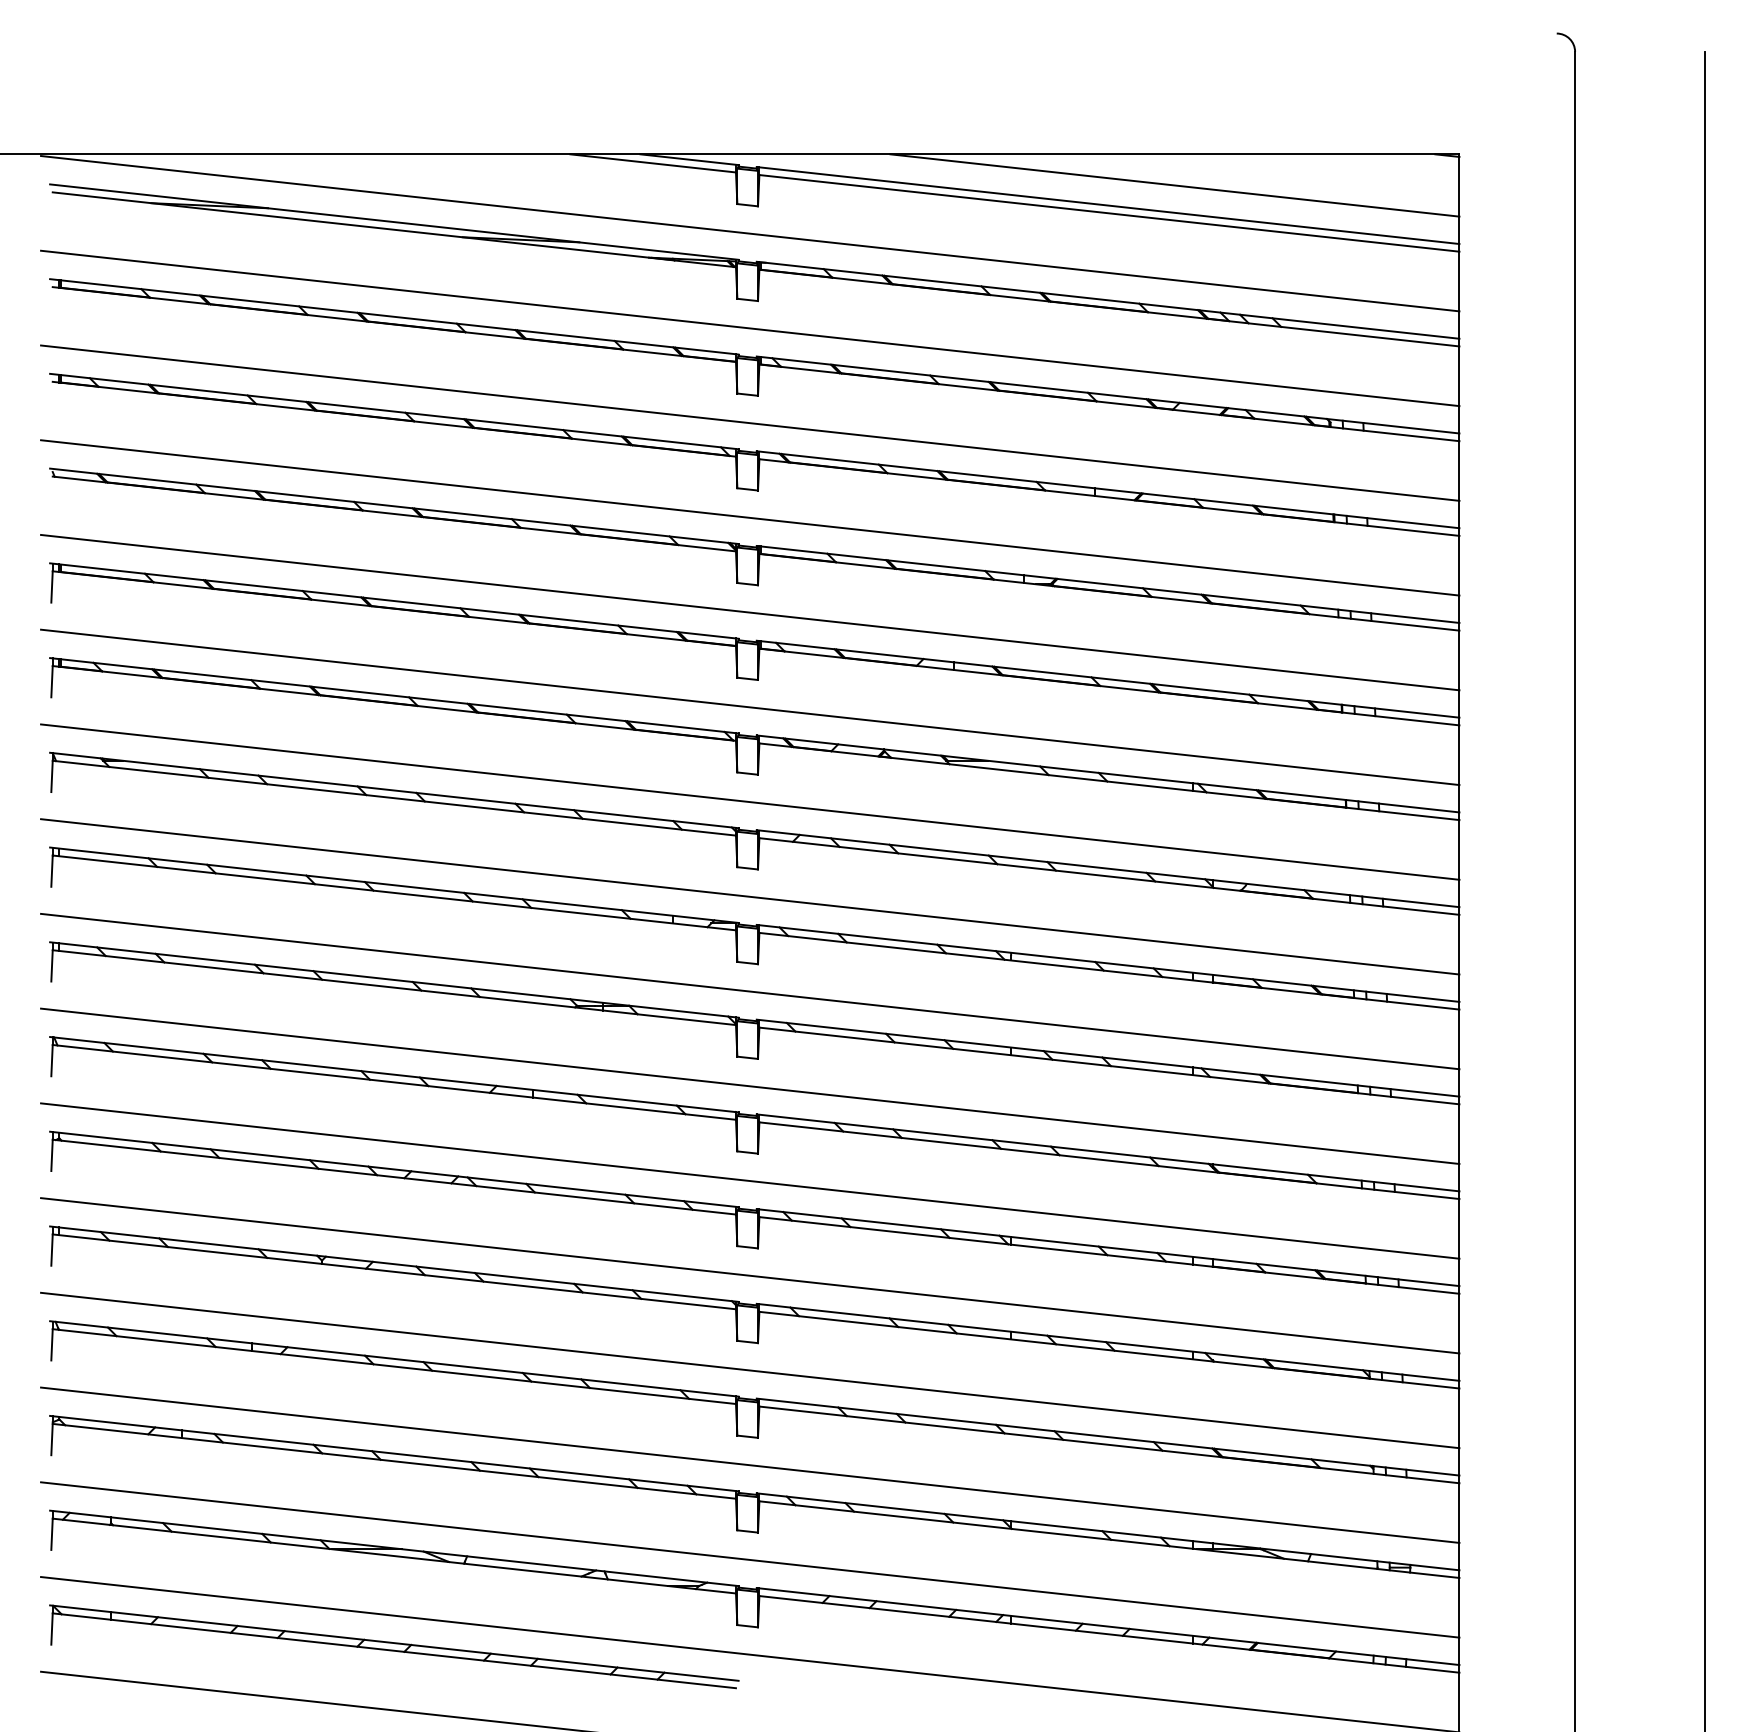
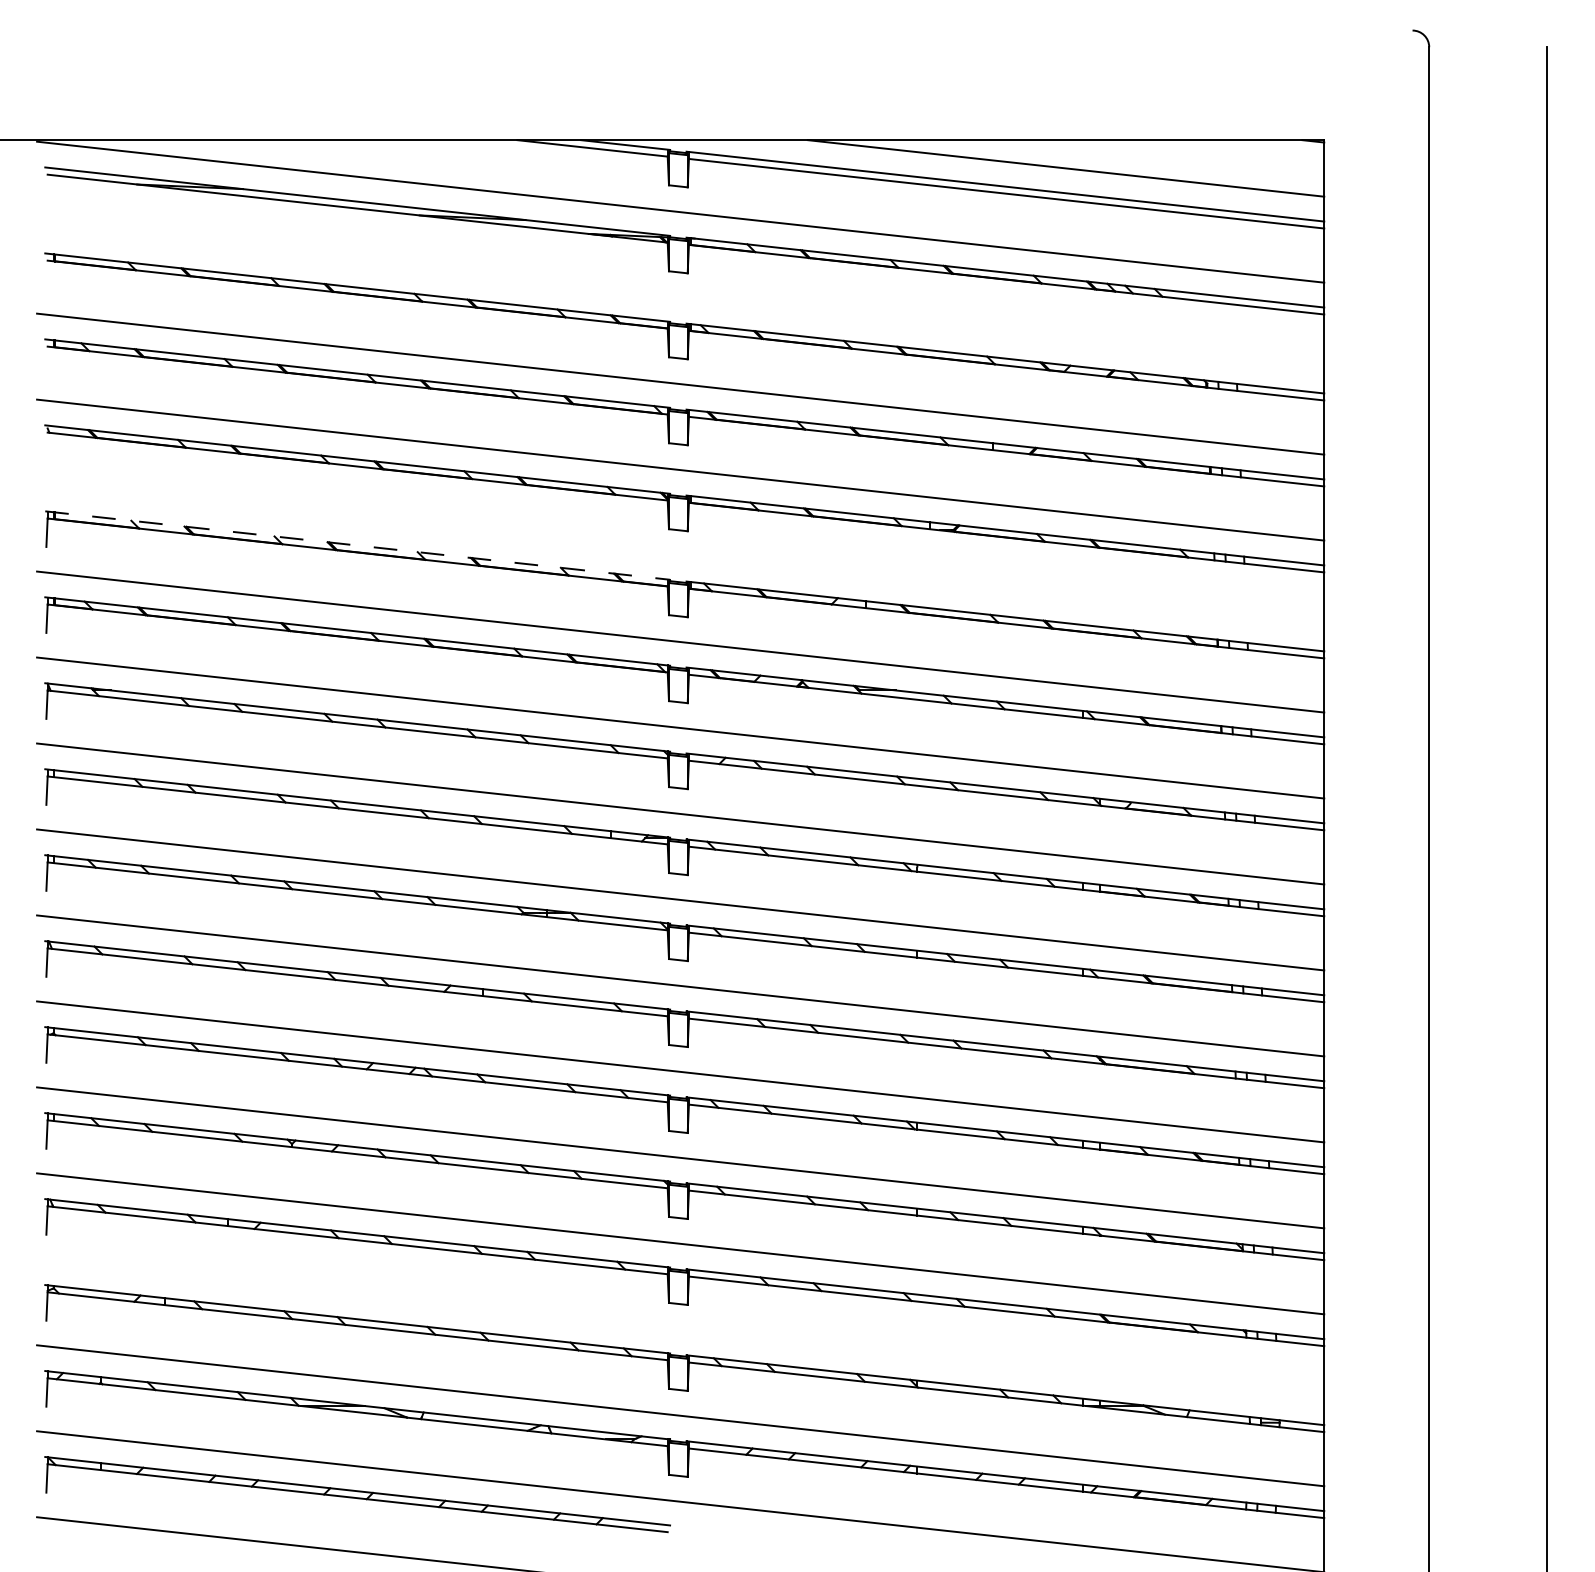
line: (750, 328) -> (680, 298), removed
line: (394, 601) -> (357, 545), solid -> dashed
line: (750, 612) -> (680, 555), removed
line: (750, 1464) -> (680, 1329), removed

